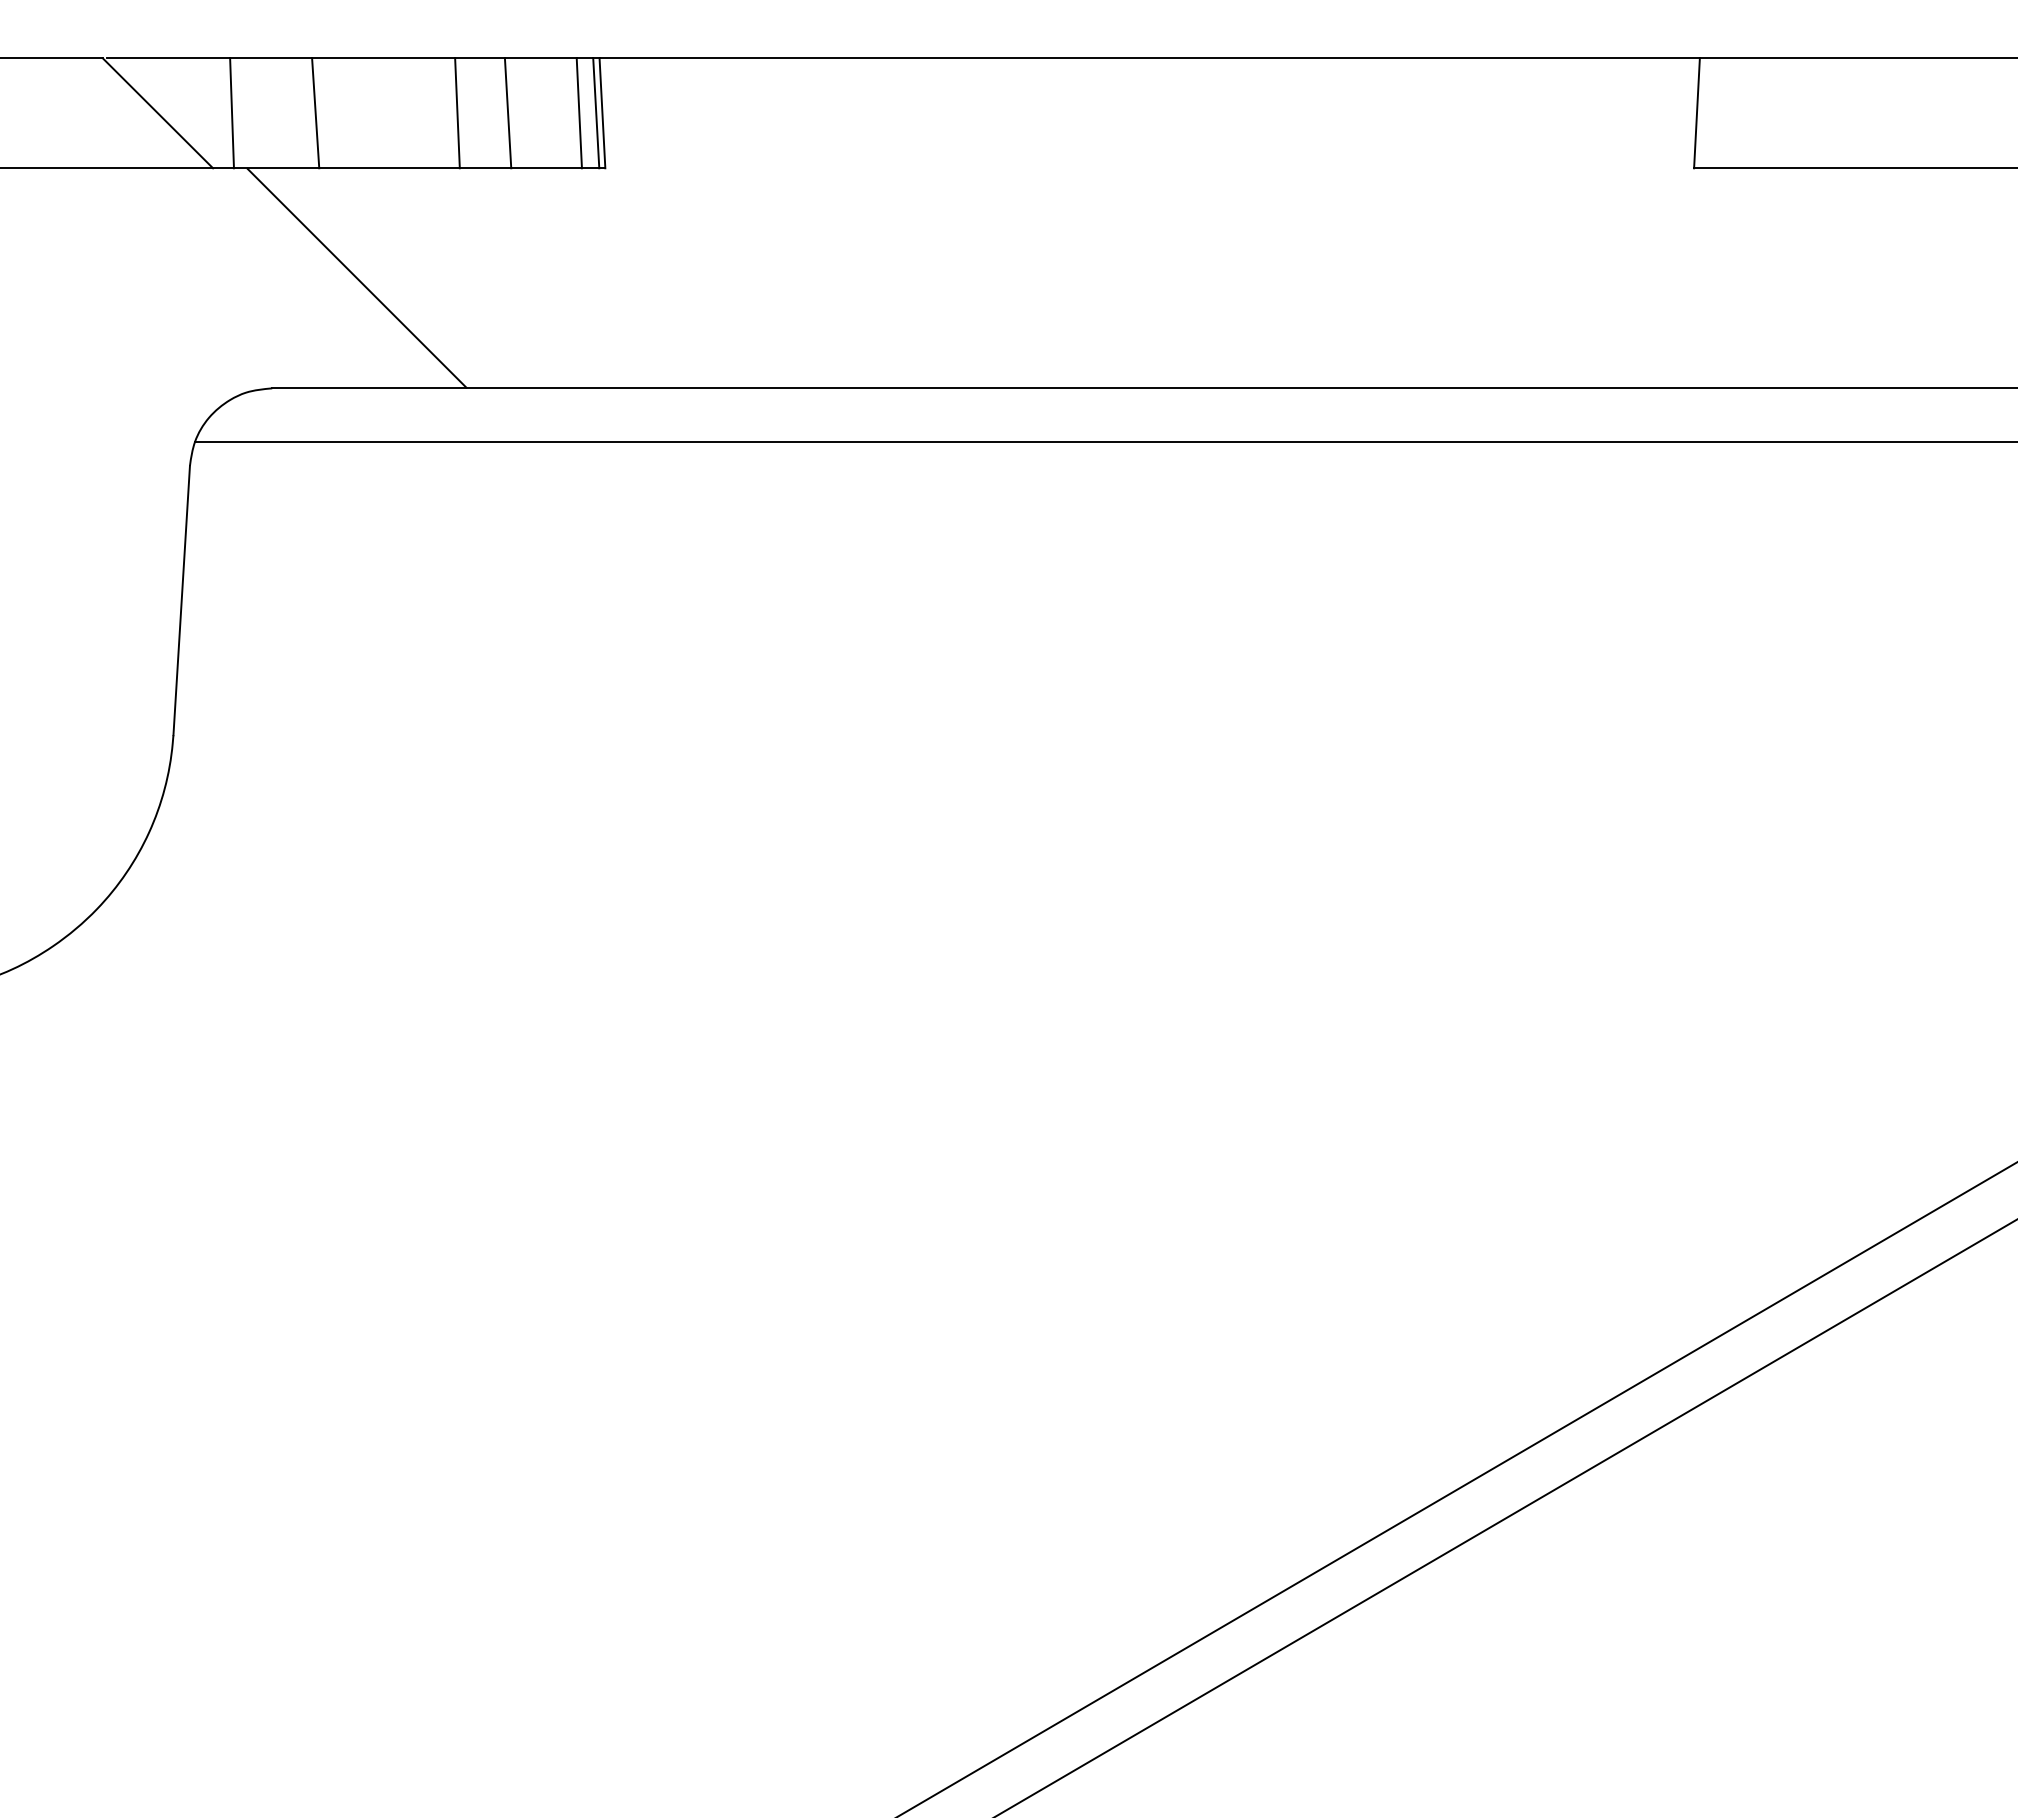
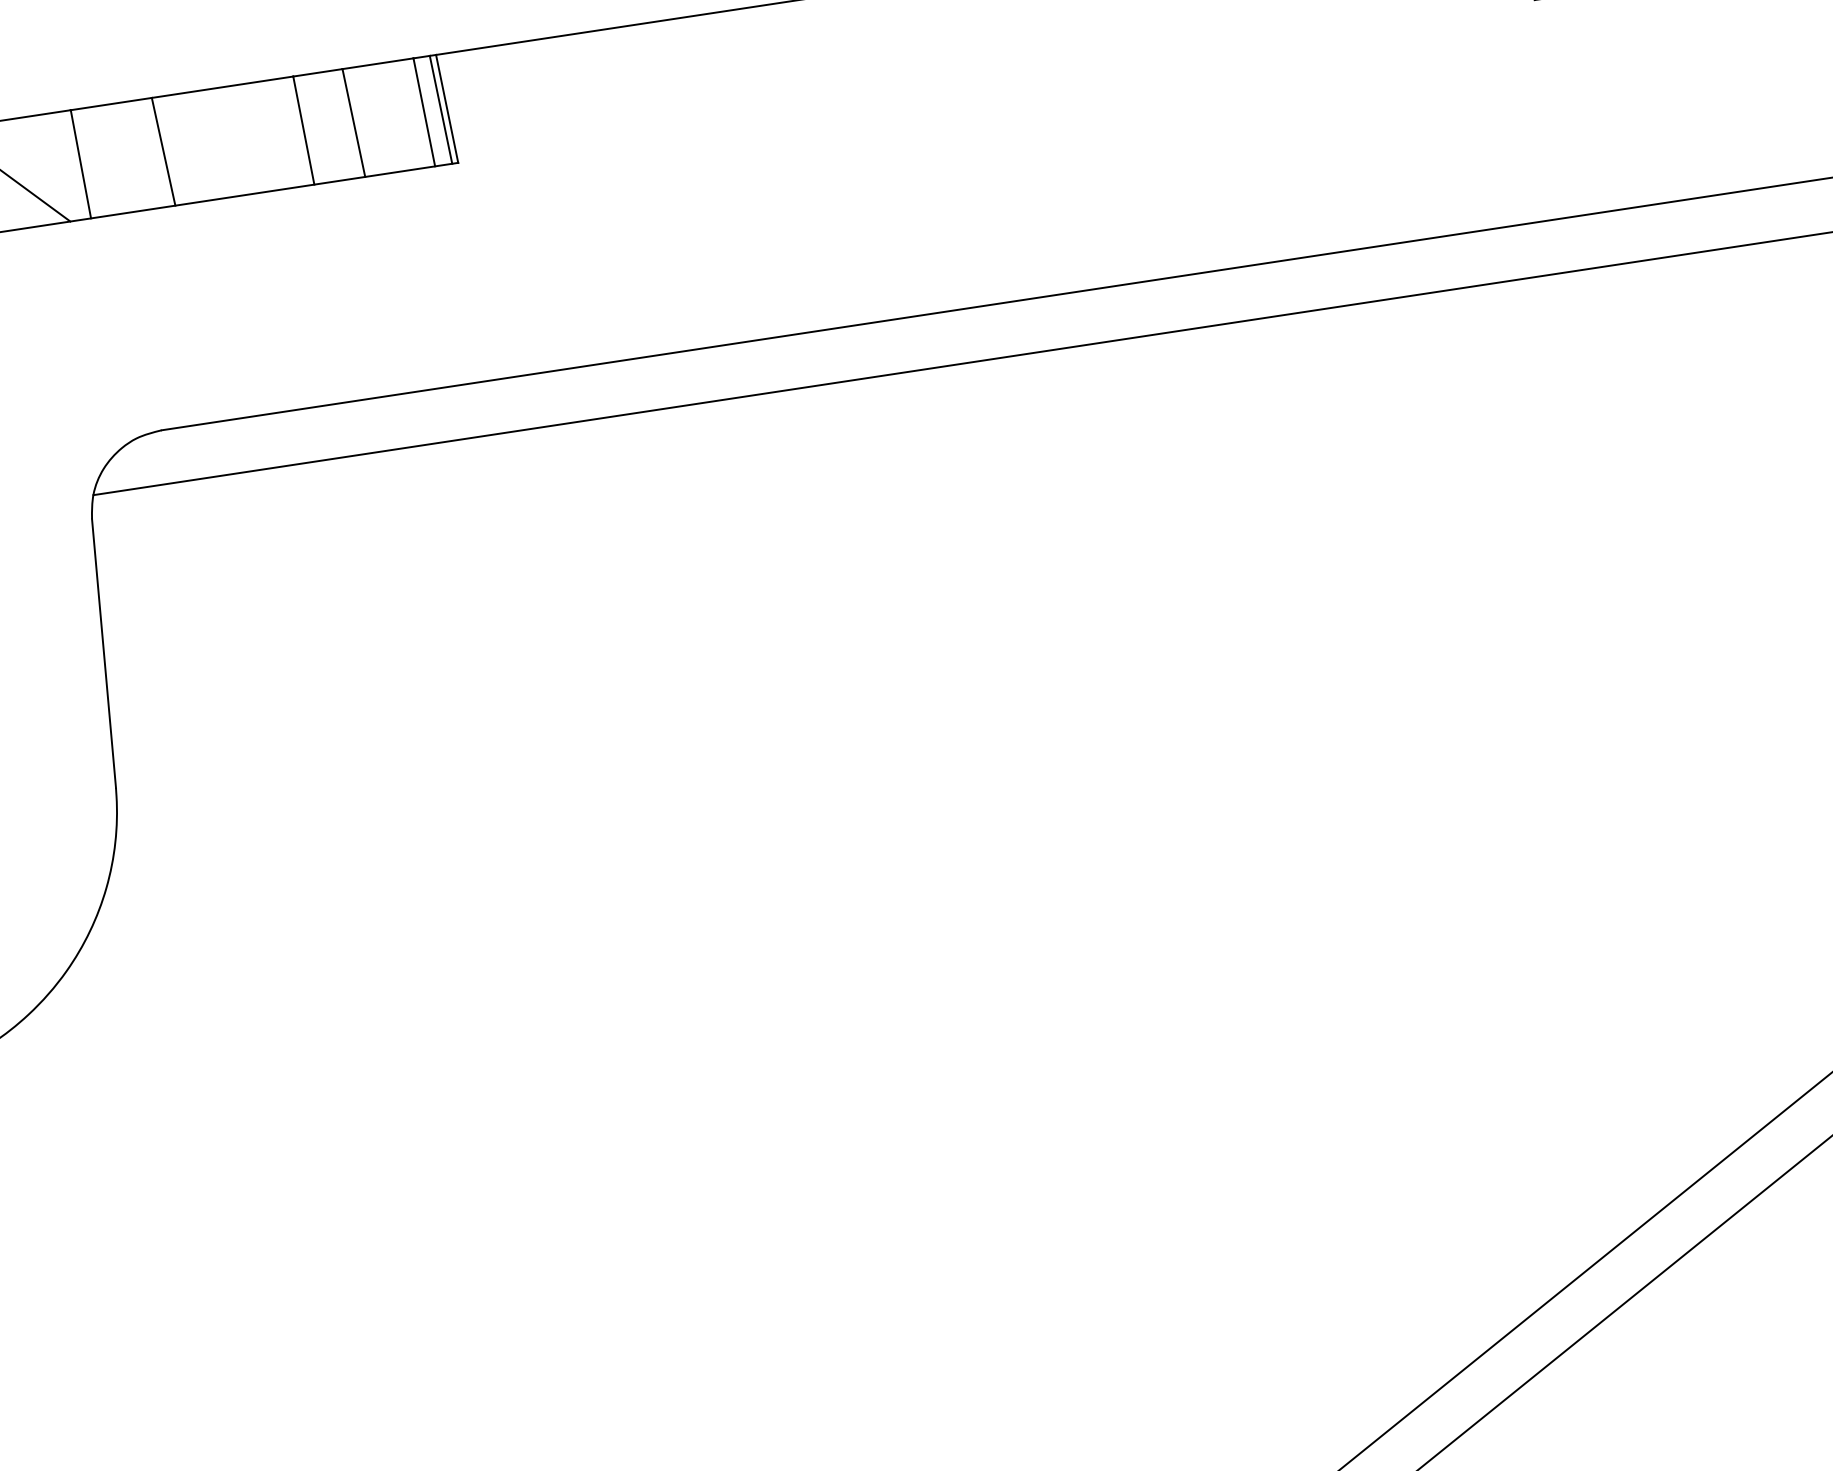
hatch: (357, 278) -> (229, 308), removed

